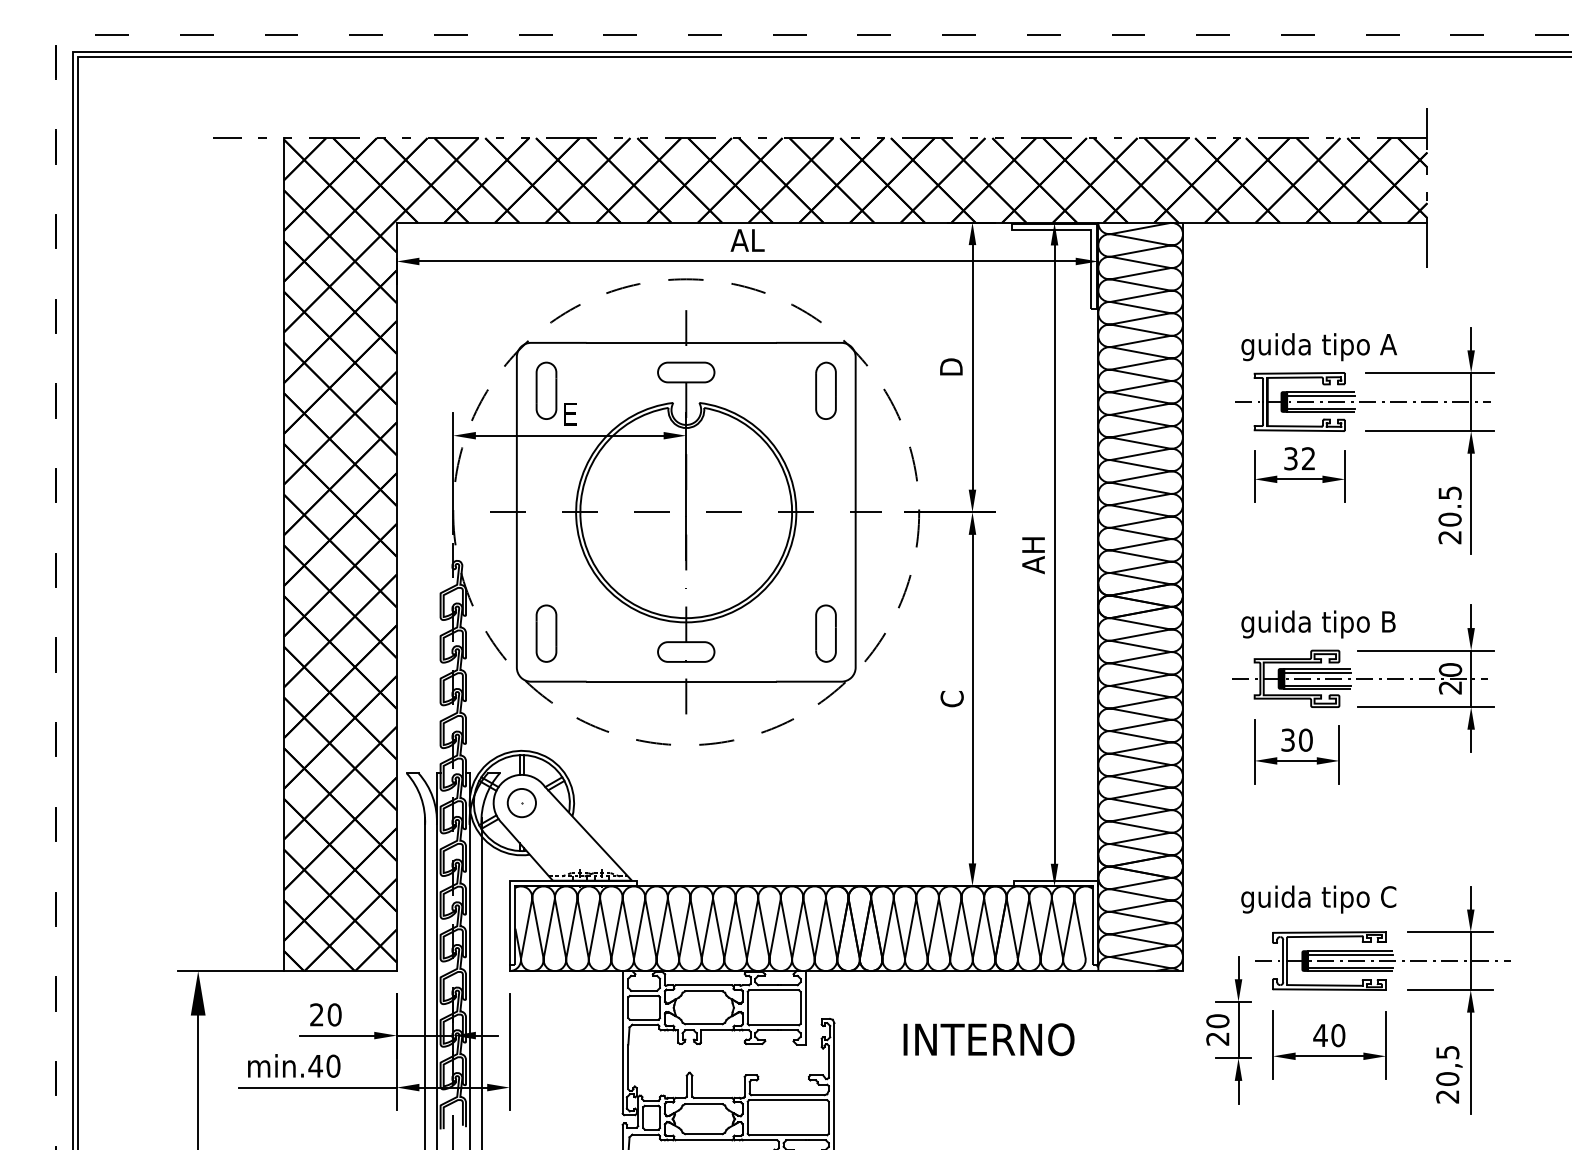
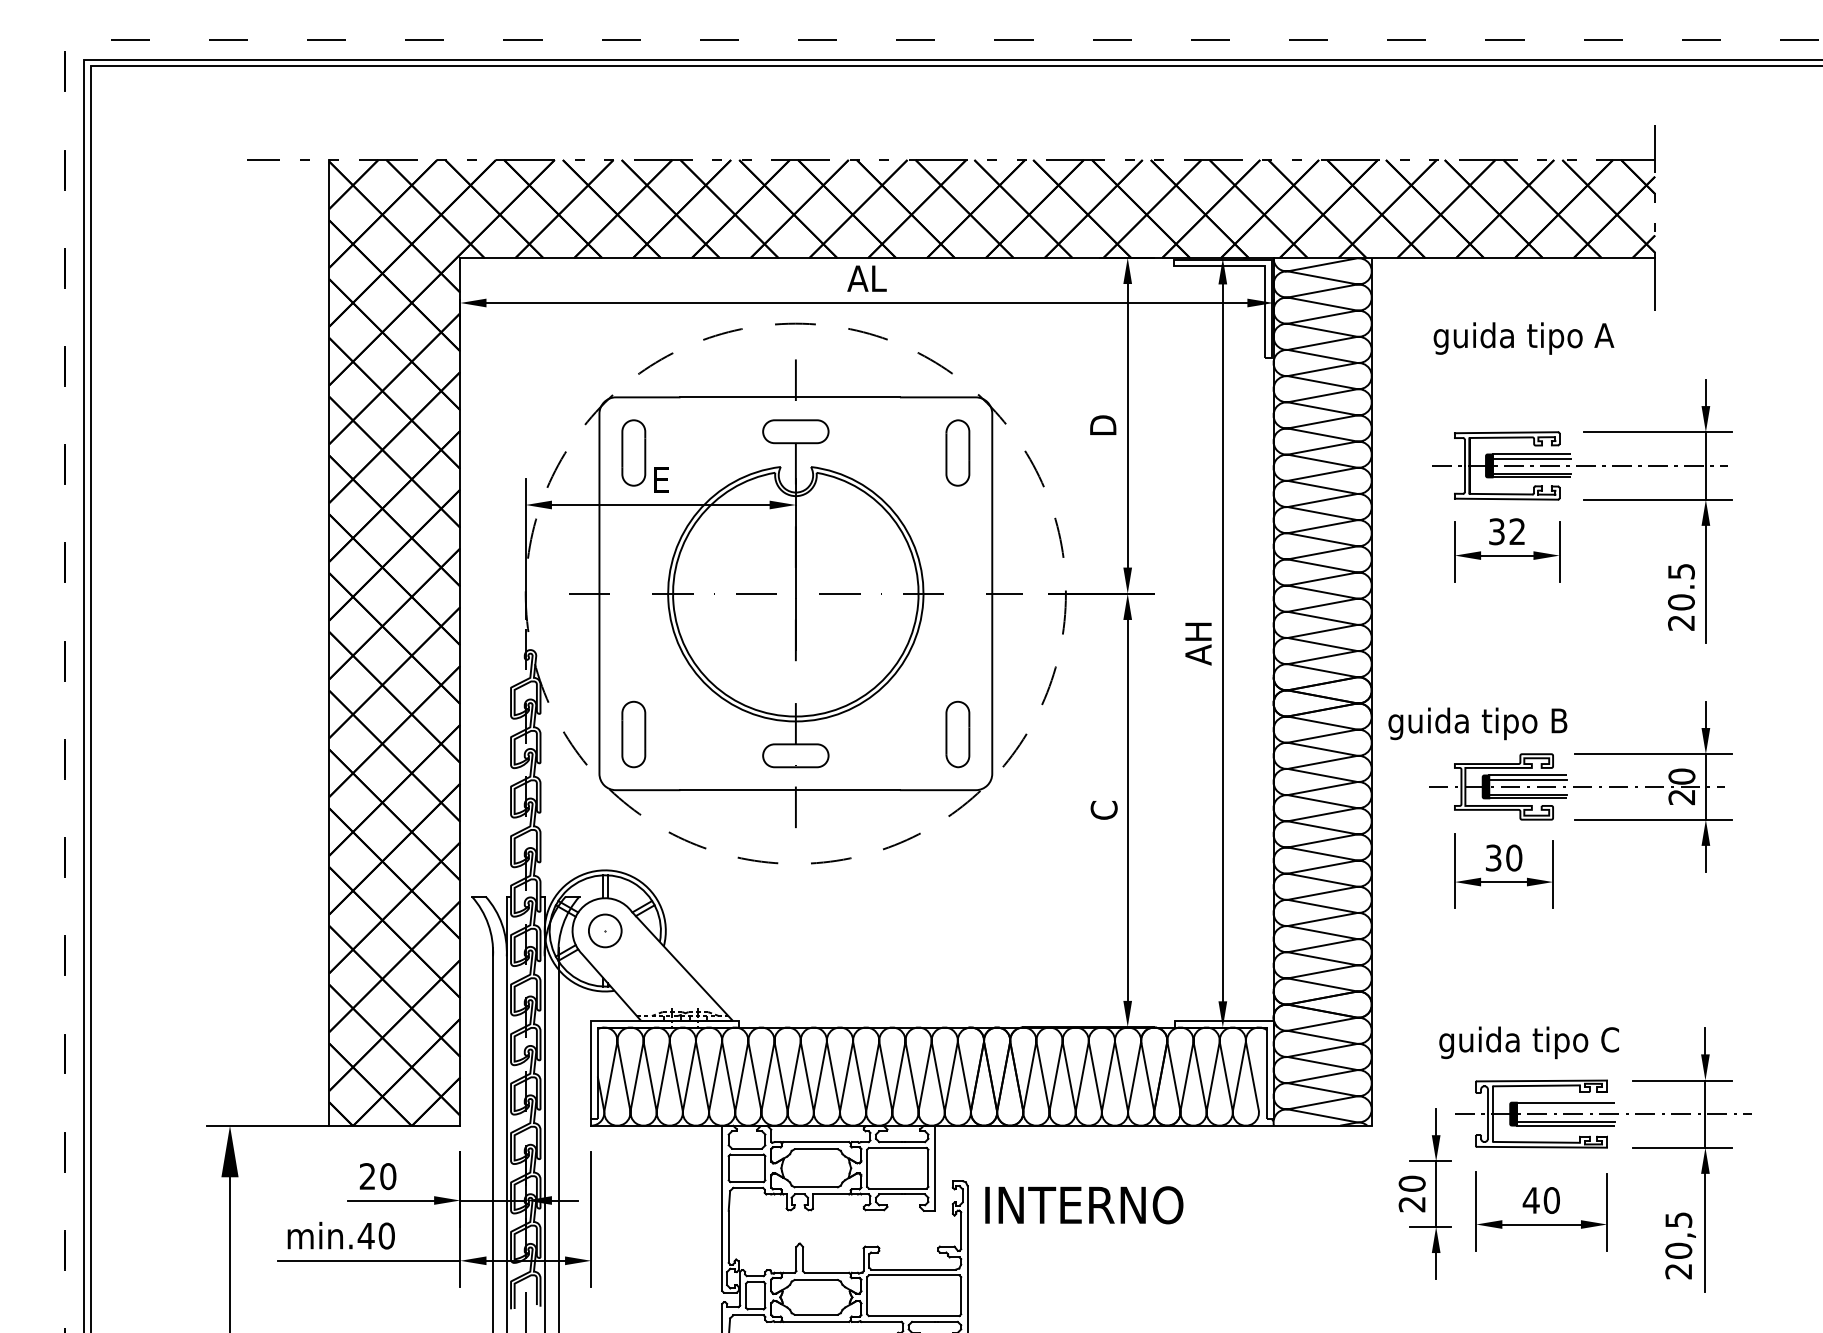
text: (1318, 347) -> (1523, 338), moved
text: (1318, 624) -> (1477, 723), moved
line: (1350, 955) -> (1565, 1107), removed
text: (988, 1039) -> (1083, 1205), moved

